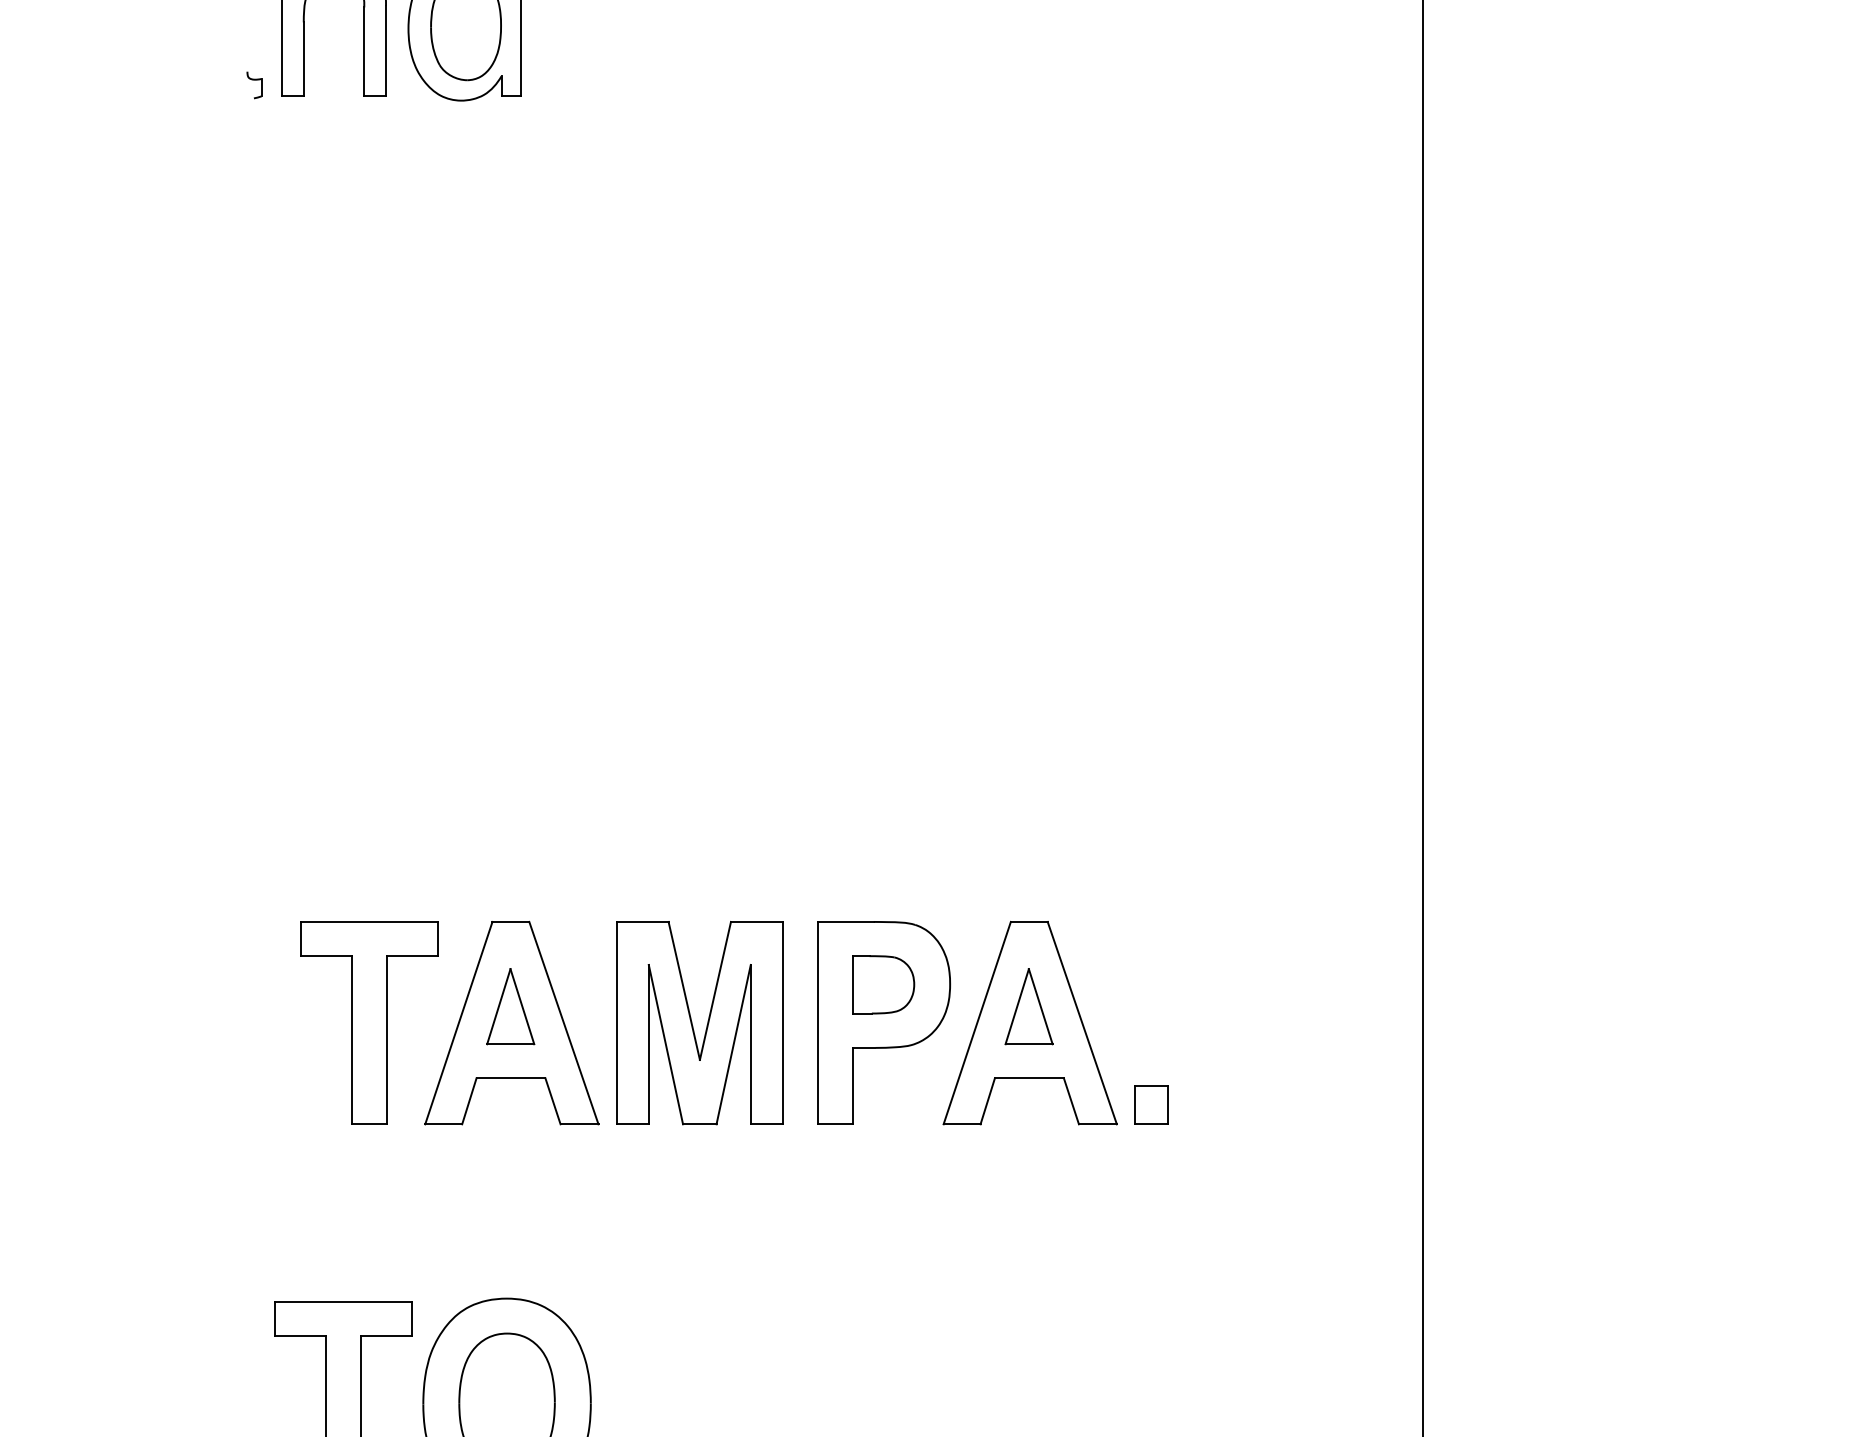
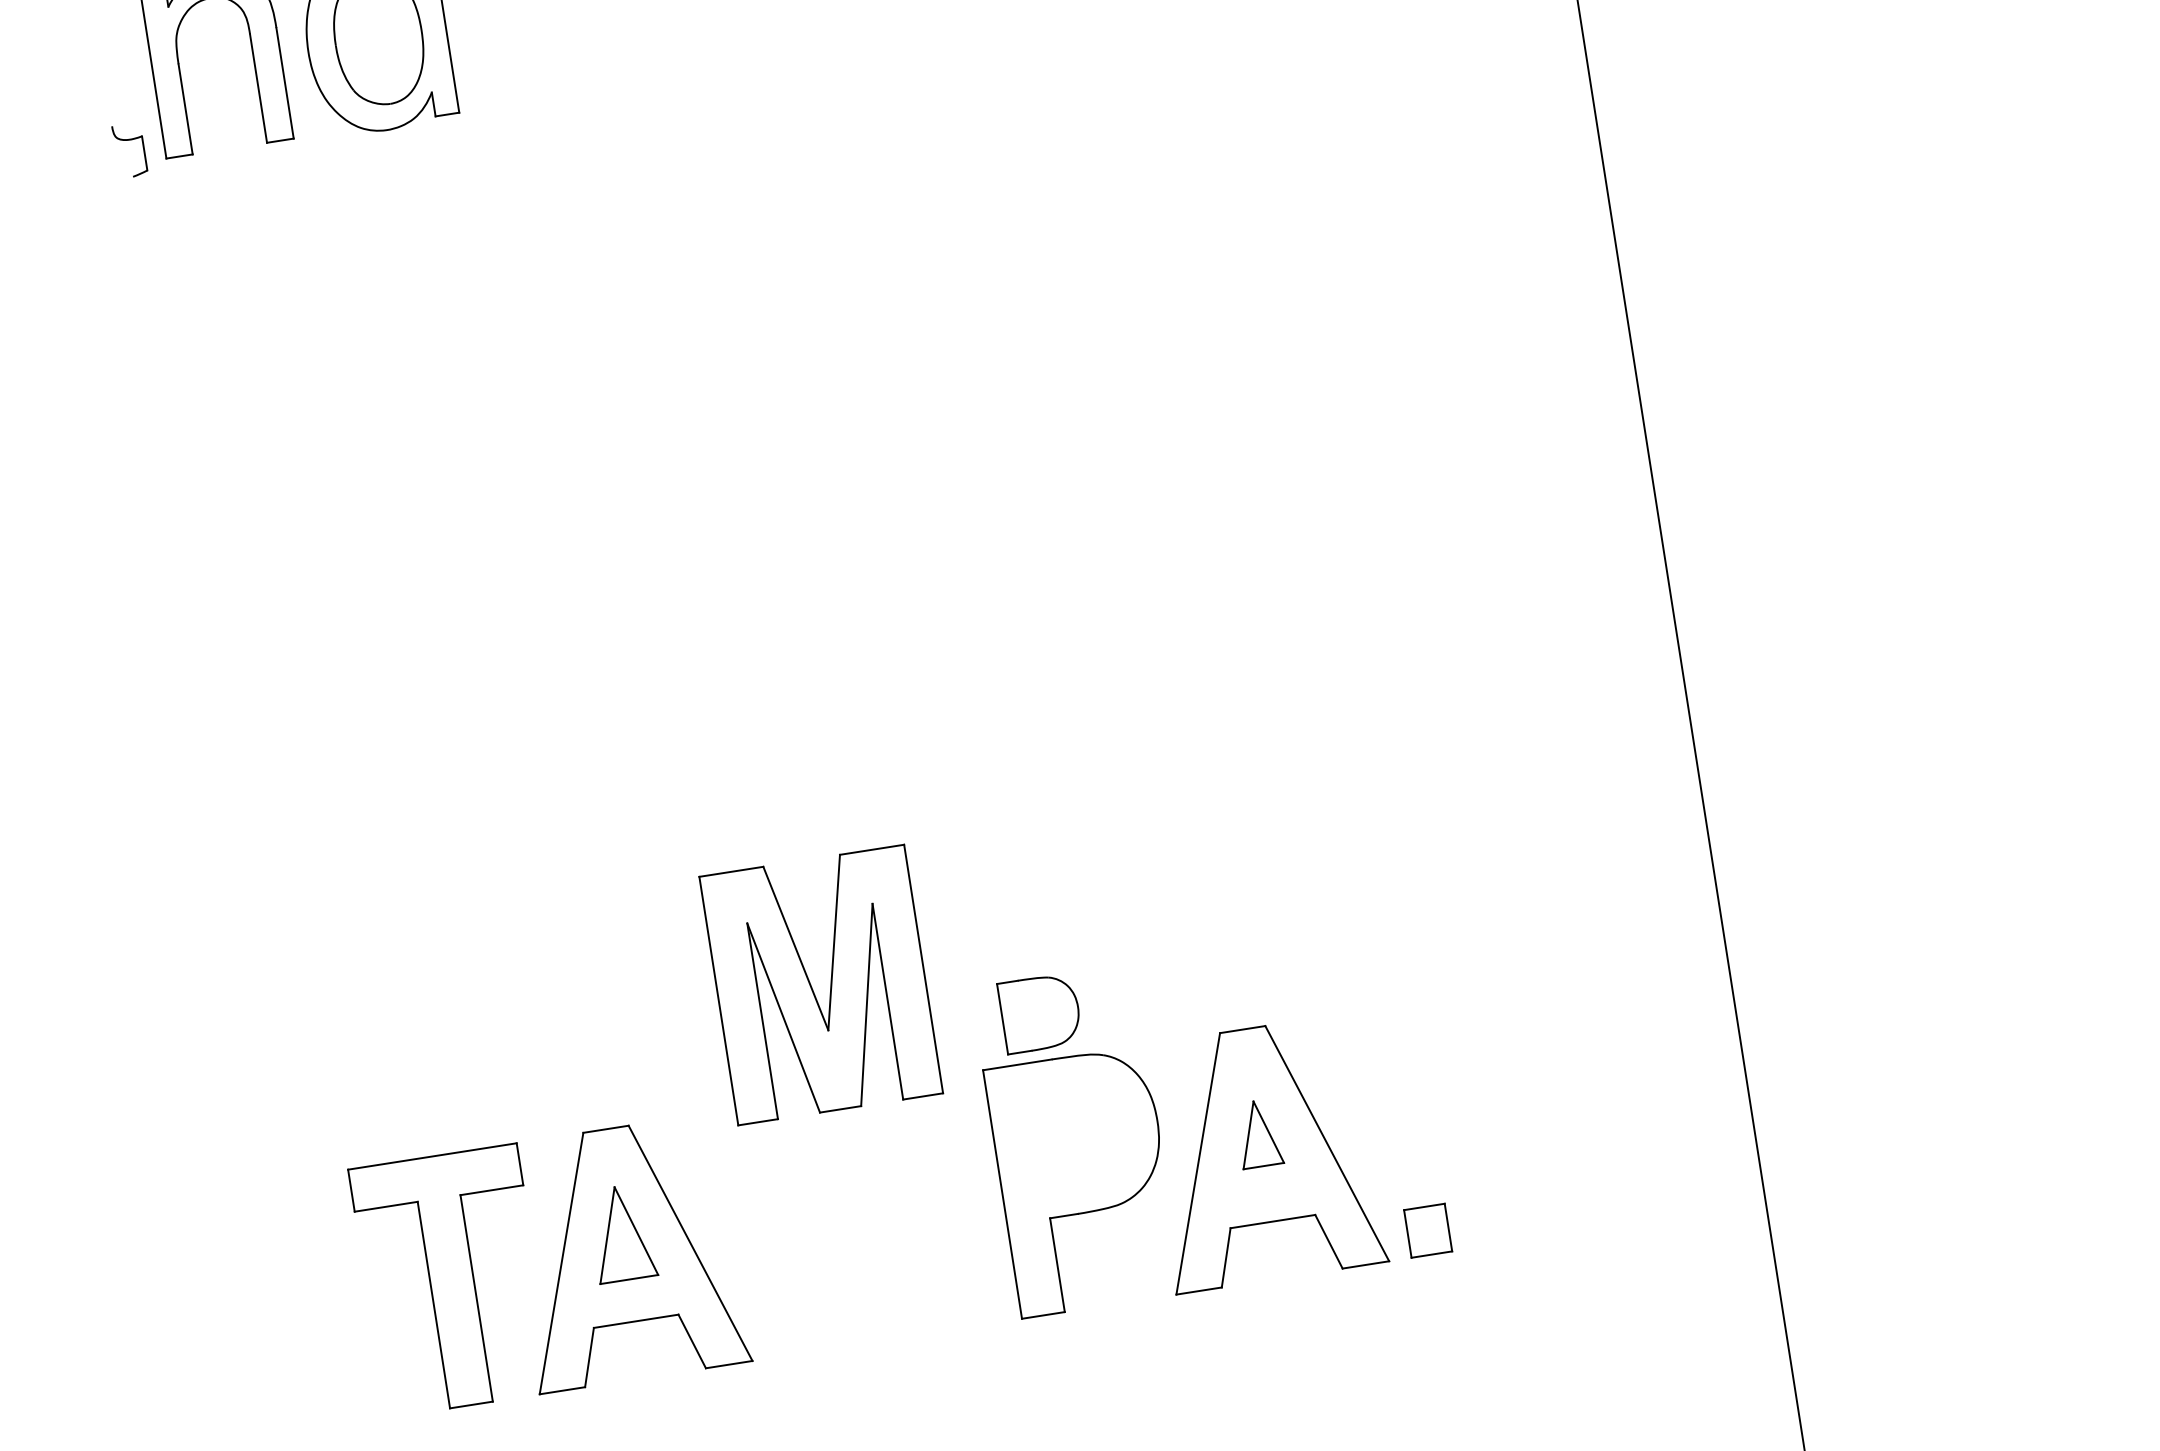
part: (254, 85) -> (130, 151), size x1.6
part: (883, 984) -> (1040, 1012), moved
part: (1028, 1006) -> (1258, 1133), size x0.7
part: (693, 1026) -> (814, 990), moved

